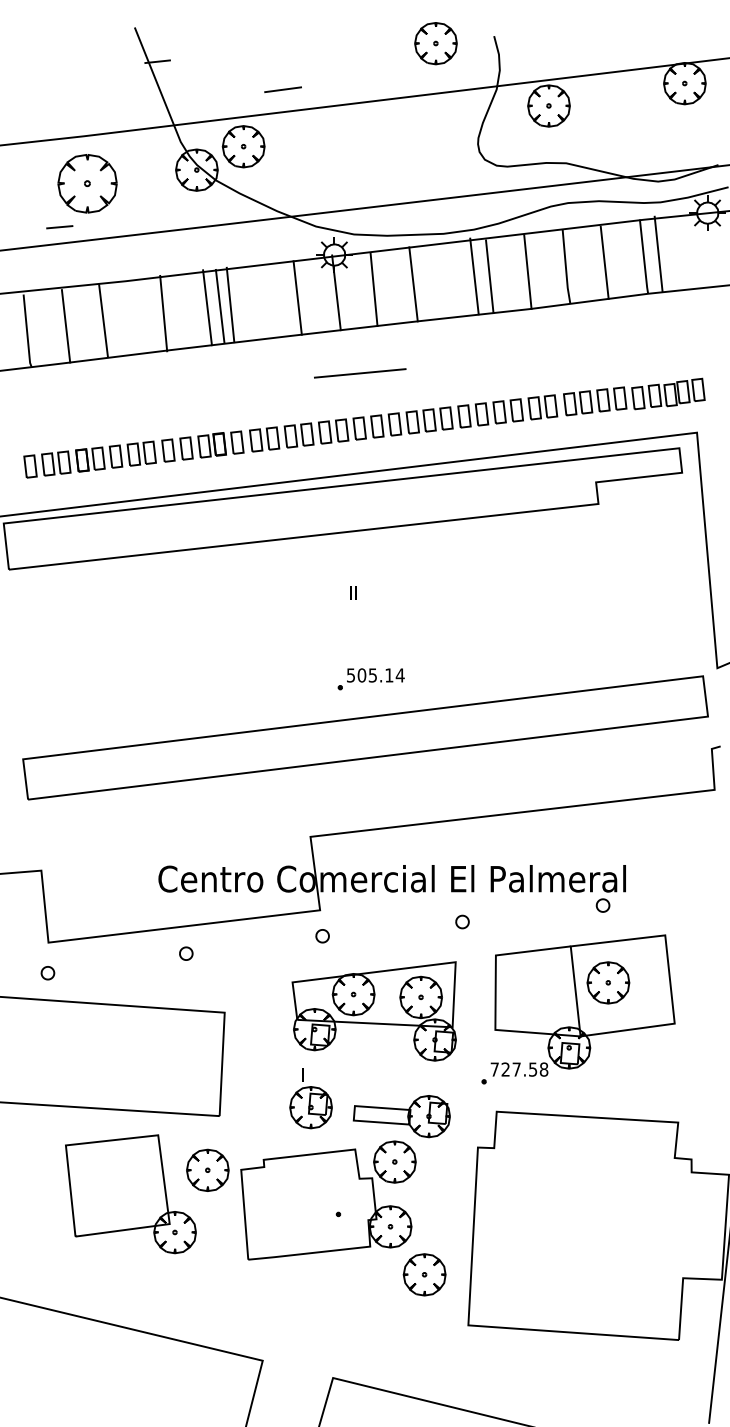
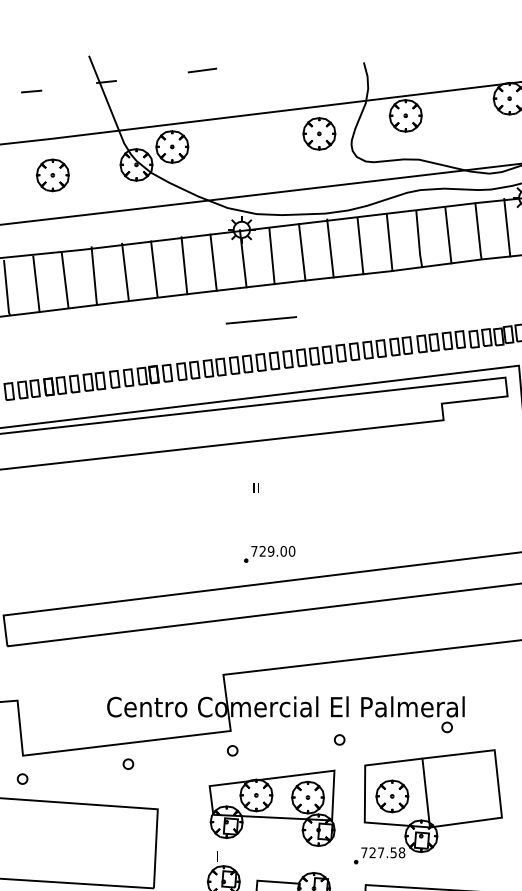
part: (435, 43) -> (319, 133), moved
line: (282, 89) -> (201, 70), moved
part: (87, 183) -> (52, 175), size x0.71
line: (59, 227) -> (31, 91), moved
line: (658, 253) -> (507, 227), moved
line: (474, 276) -> (330, 248), moved
line: (230, 304) -> (184, 265), moved
line: (207, 307) -> (125, 272), moved
line: (163, 313) -> (94, 276), moved
text: (375, 675) -> (273, 551), 505.14 -> 729.00
part: (608, 982) -> (392, 796), moved

